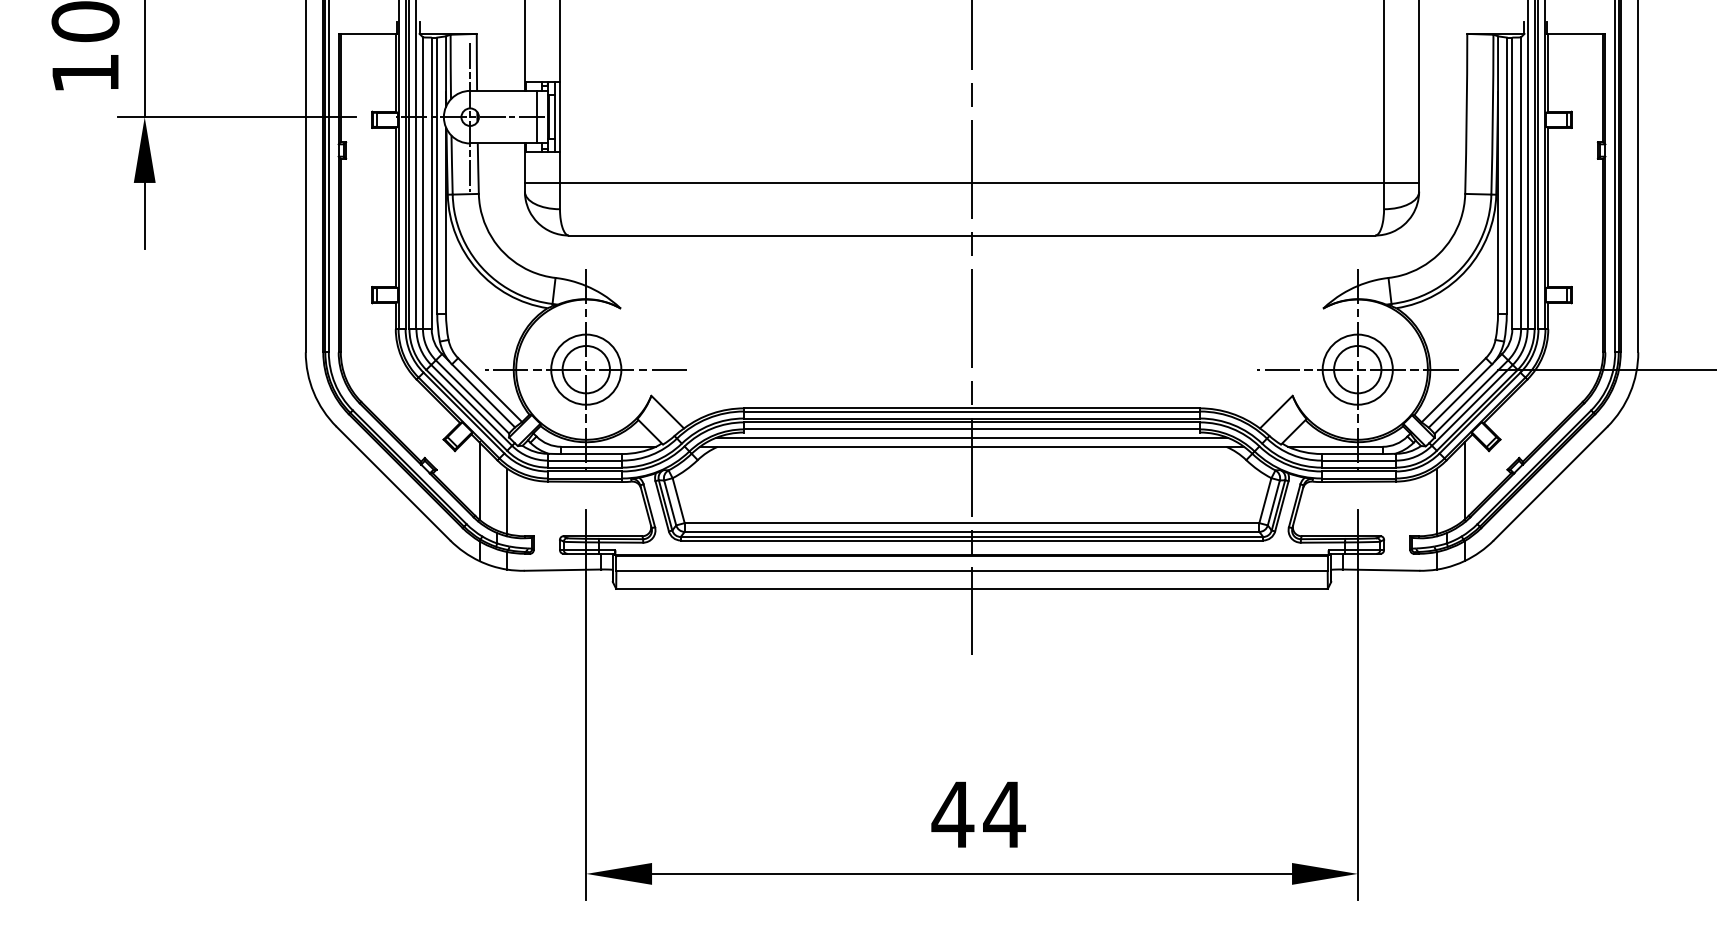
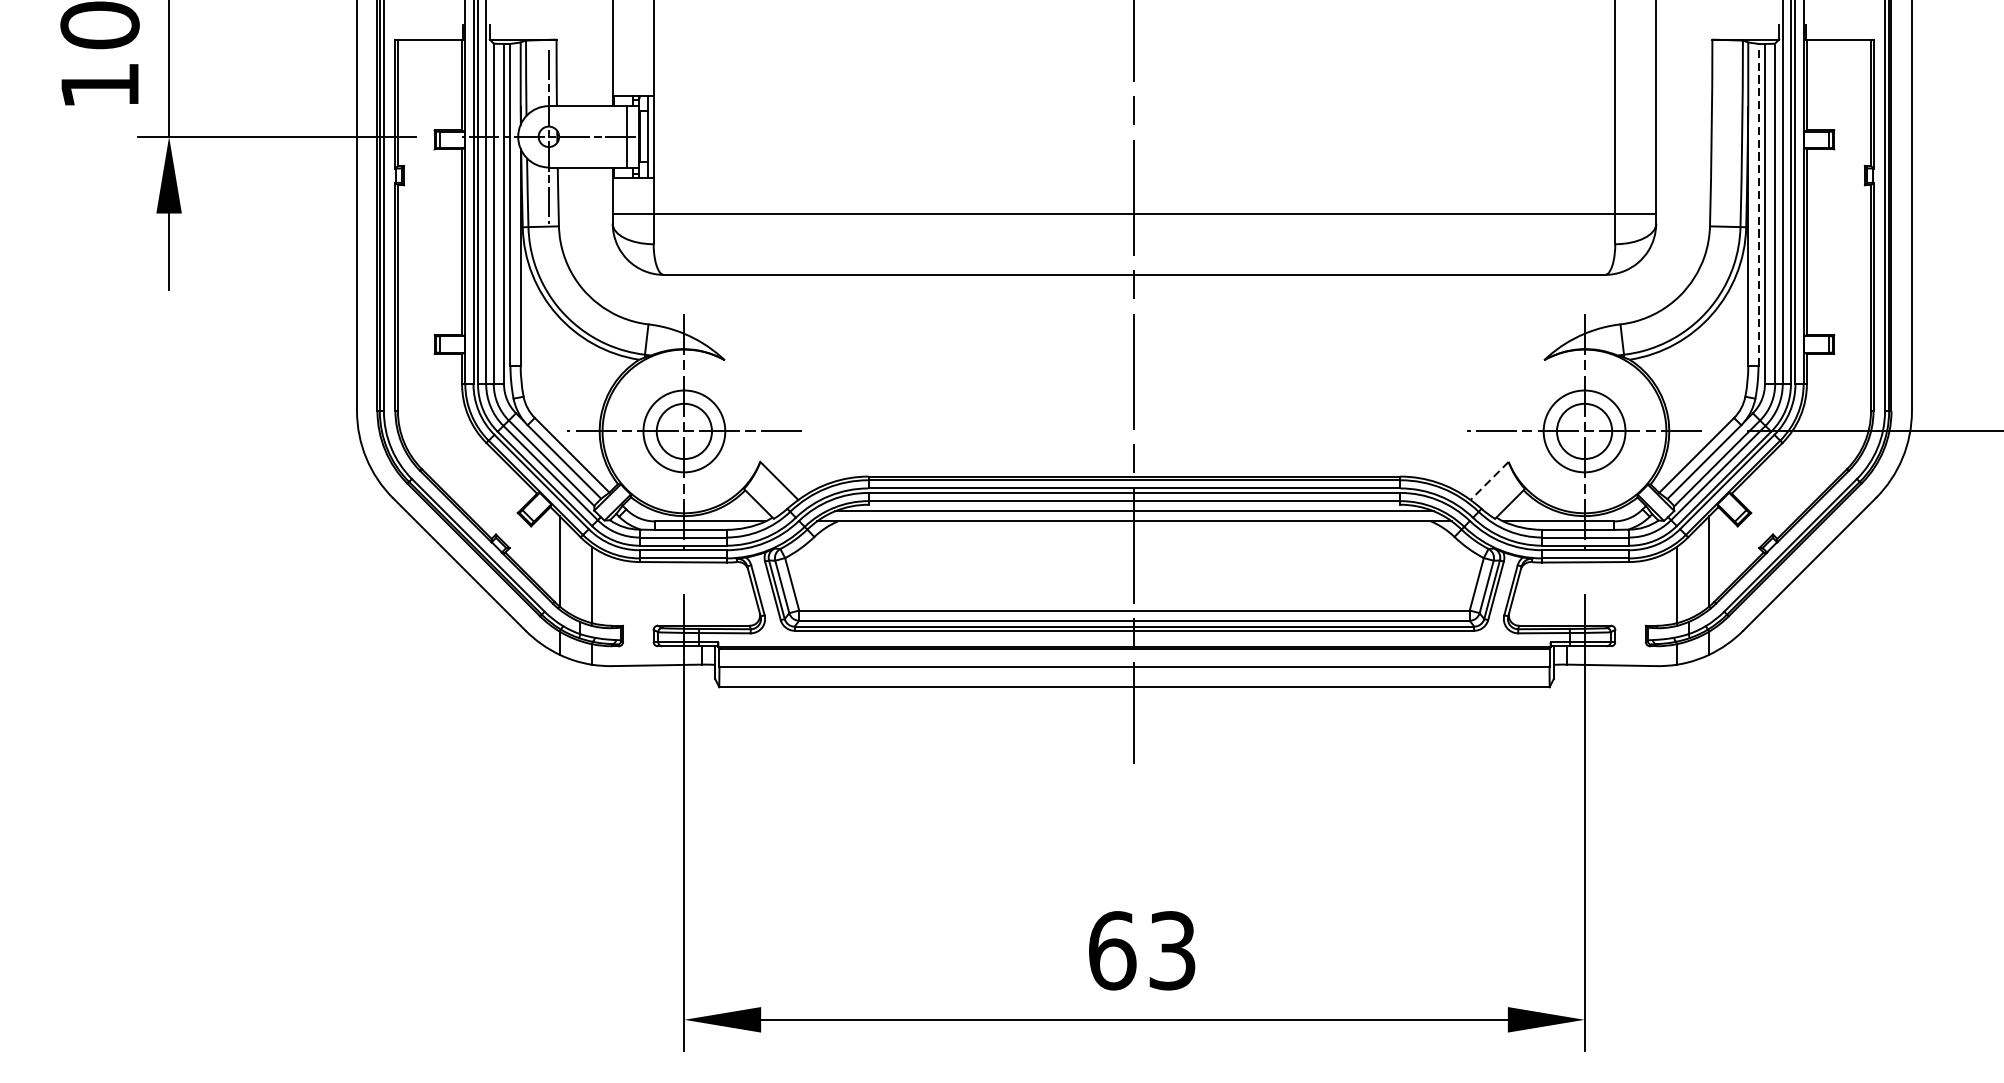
line: (1506, 175) -> (1758, 204), solid -> dashed
line: (1276, 412) -> (1489, 481), solid -> dashed
text: (978, 814) -> (1142, 950), 44 -> 63

